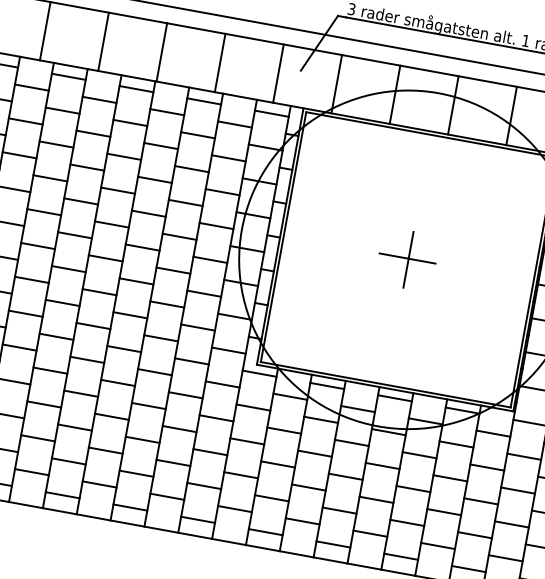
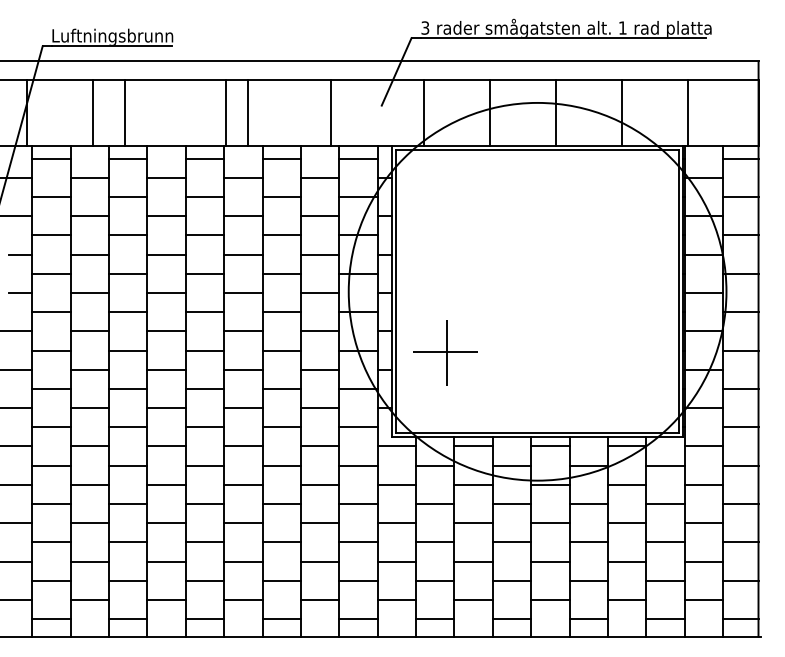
line: (103, 42) -> (125, 113), moved
line: (220, 63) -> (247, 113), moved
line: (278, 73) -> (330, 113), moved
part: (407, 259) -> (445, 352), moved

